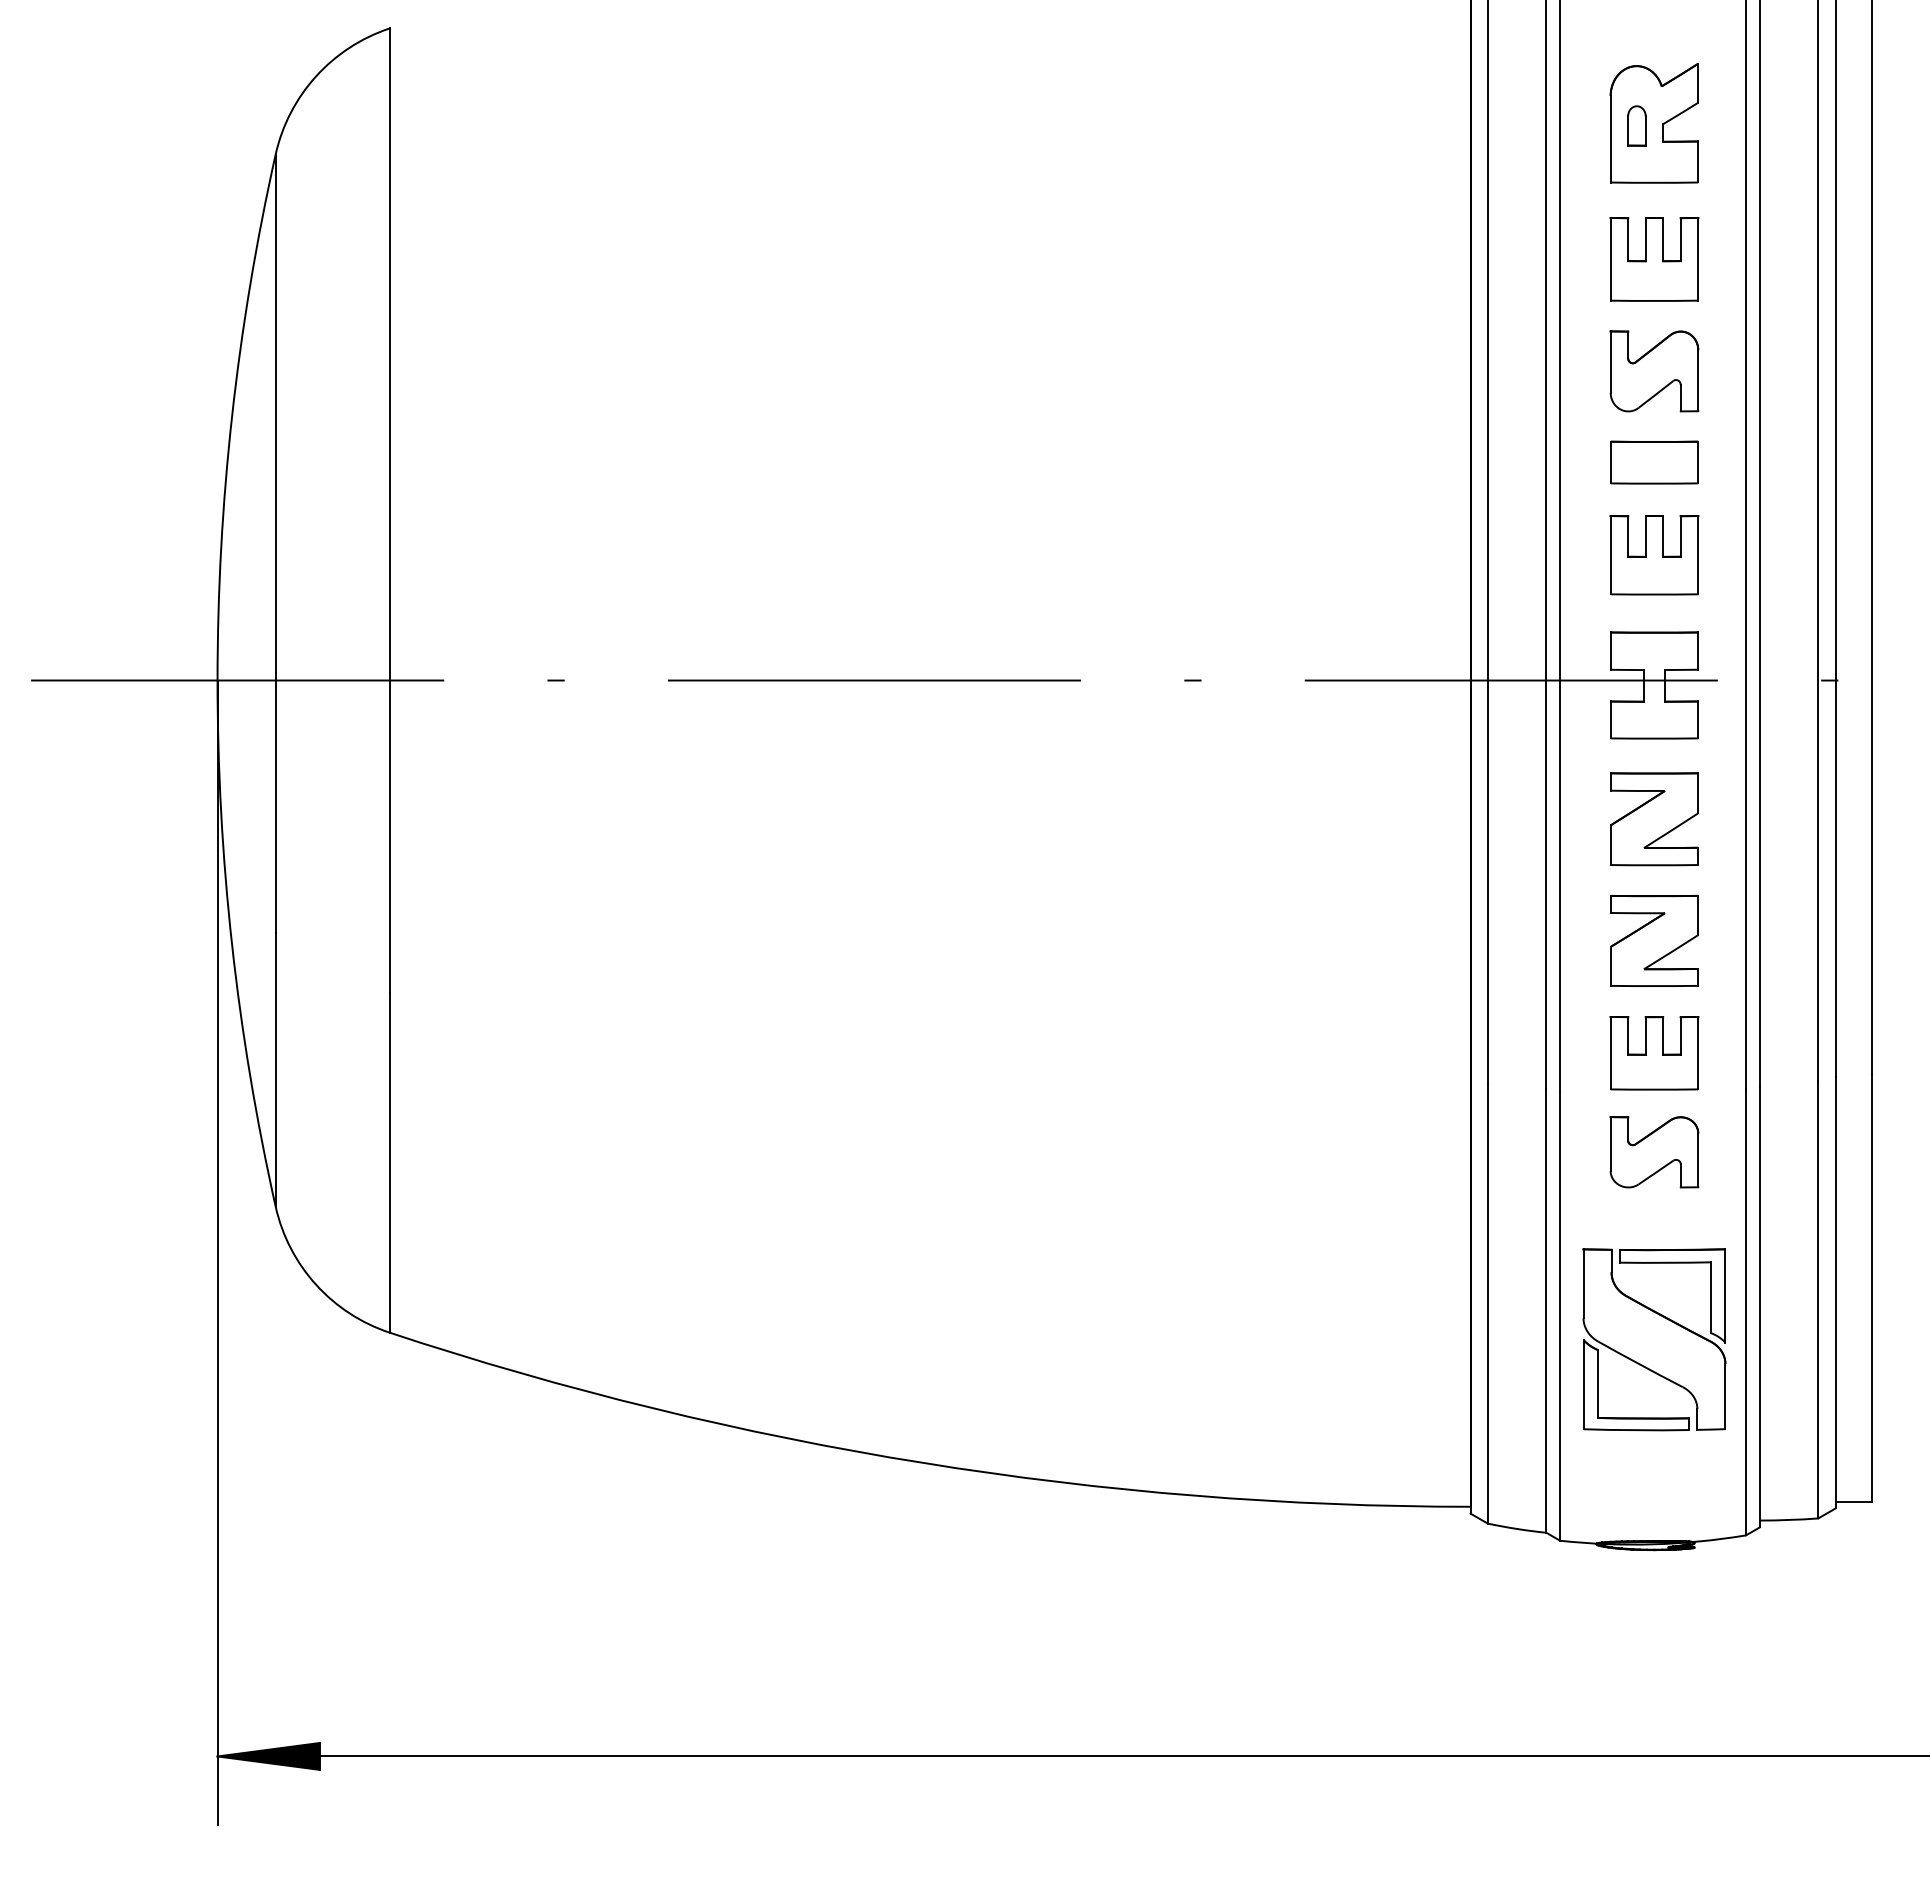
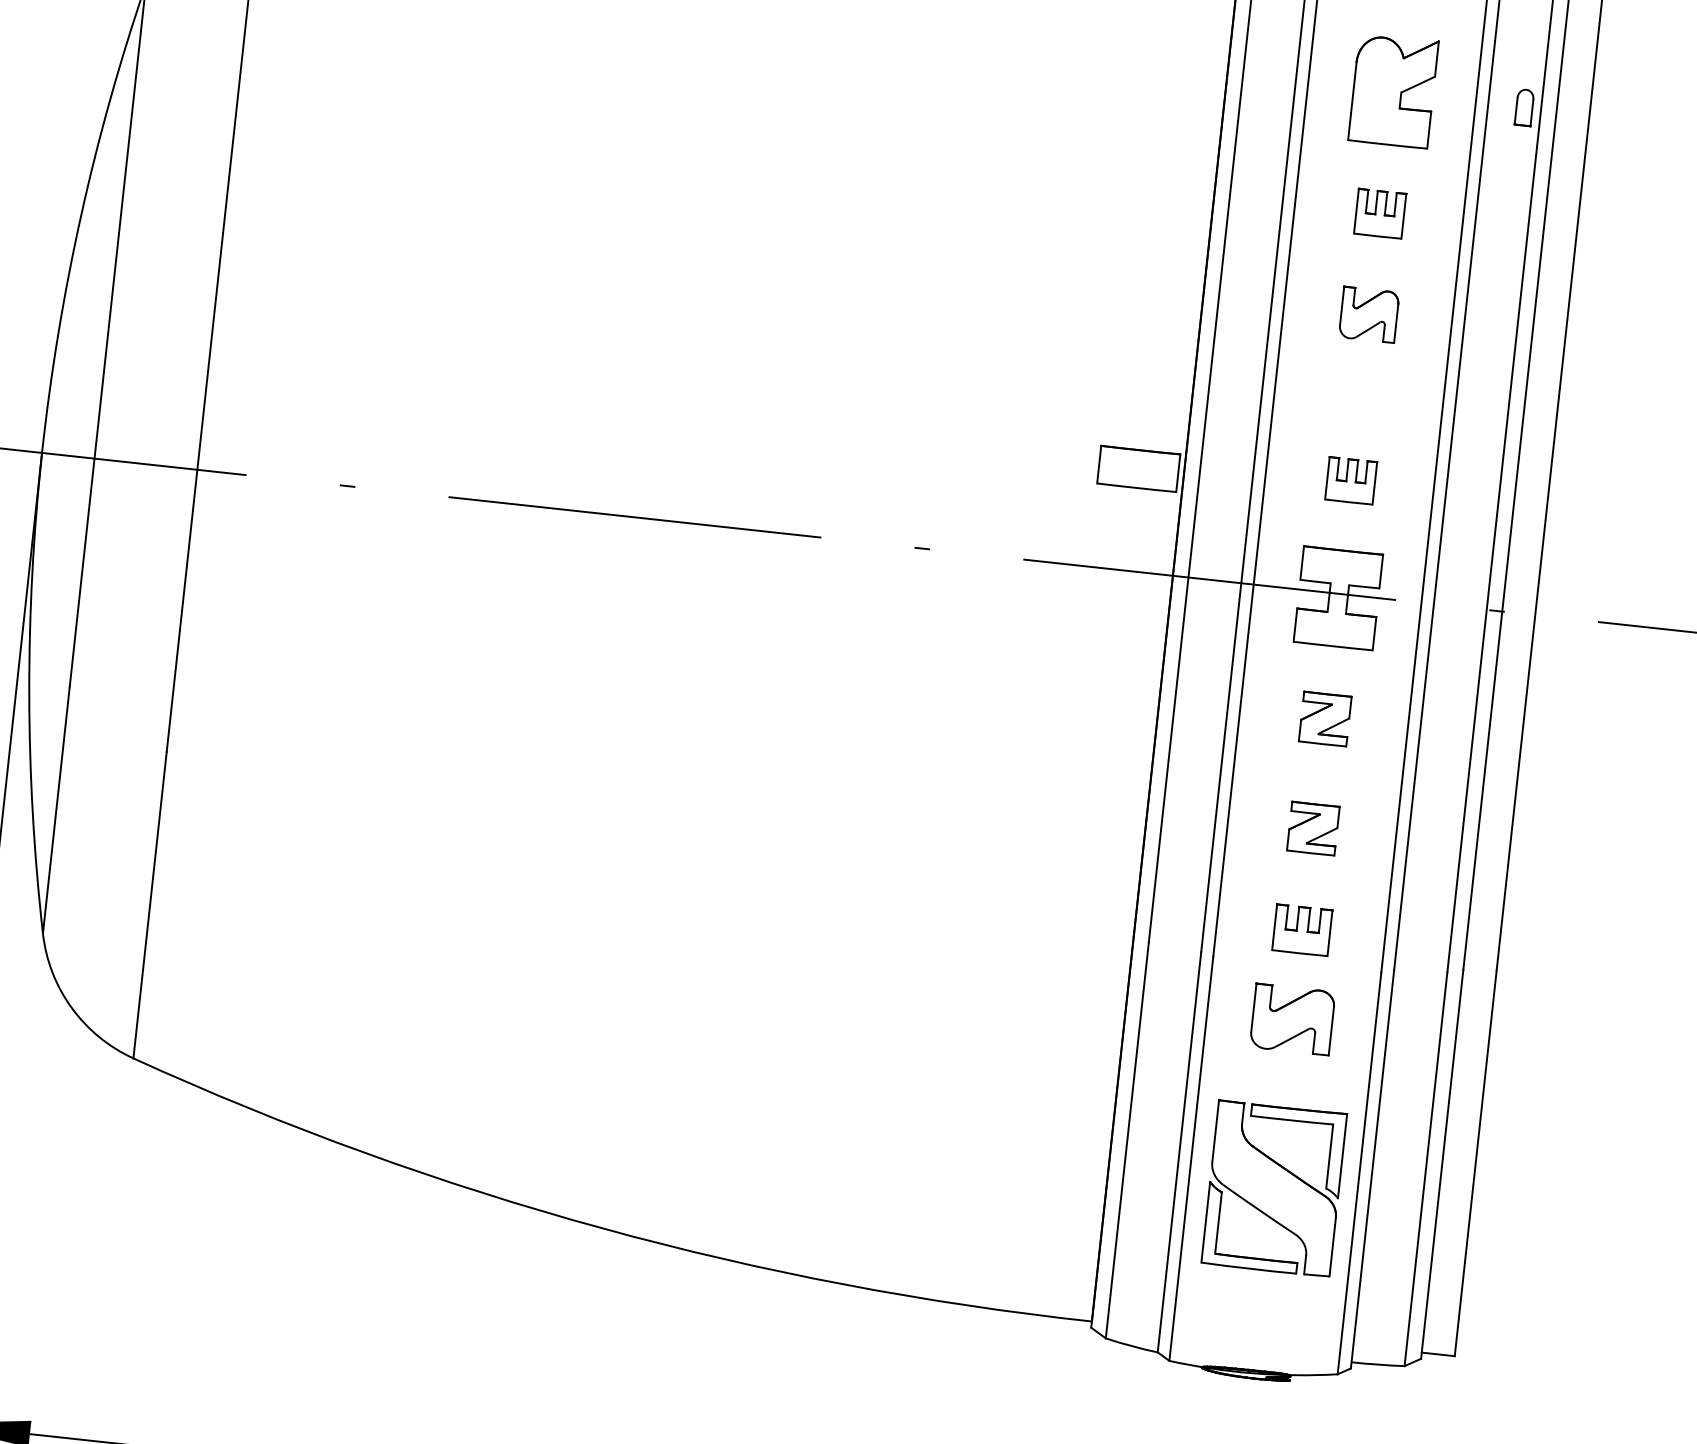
part: (1636, 125) -> (1524, 107), moved
part: (1654, 259) -> (1380, 213), size x0.6
part: (1654, 371) -> (1369, 314), size x0.7
part: (1654, 462) -> (1138, 468), moved
part: (1654, 555) -> (1351, 481), size x0.6
part: (1654, 819) -> (1325, 719), size x0.6
part: (1654, 940) -> (1313, 828), size x0.6
part: (1654, 1053) -> (1302, 930), size x0.7

